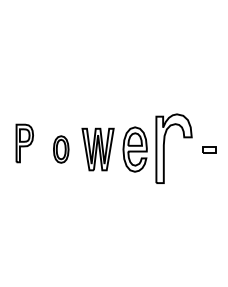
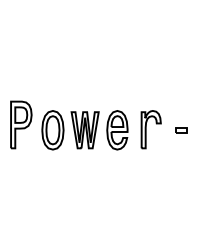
part: (24, 143) -> (21, 125), size x1.43
part: (173, 148) -> (150, 129), size x0.62
part: (61, 149) -> (53, 130), size x1.67

